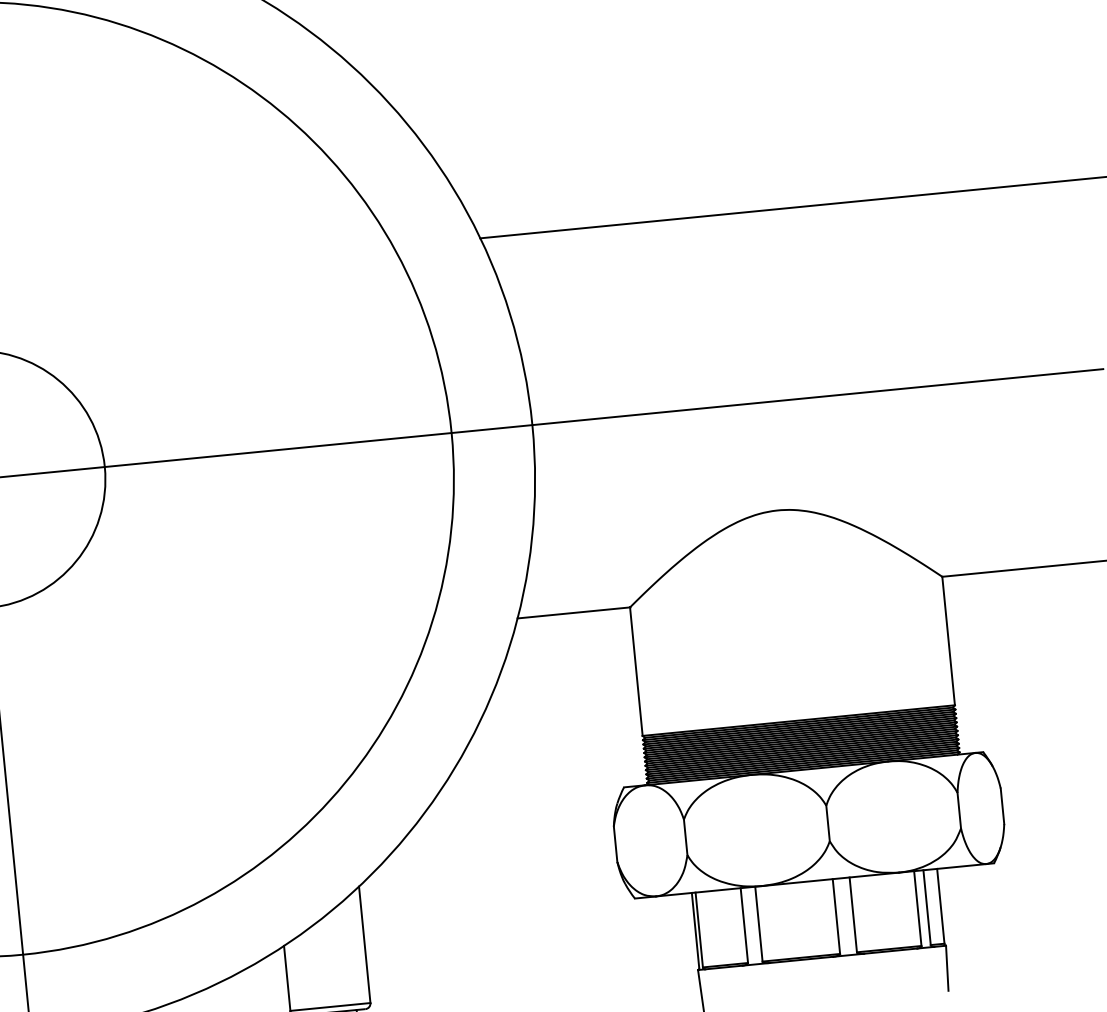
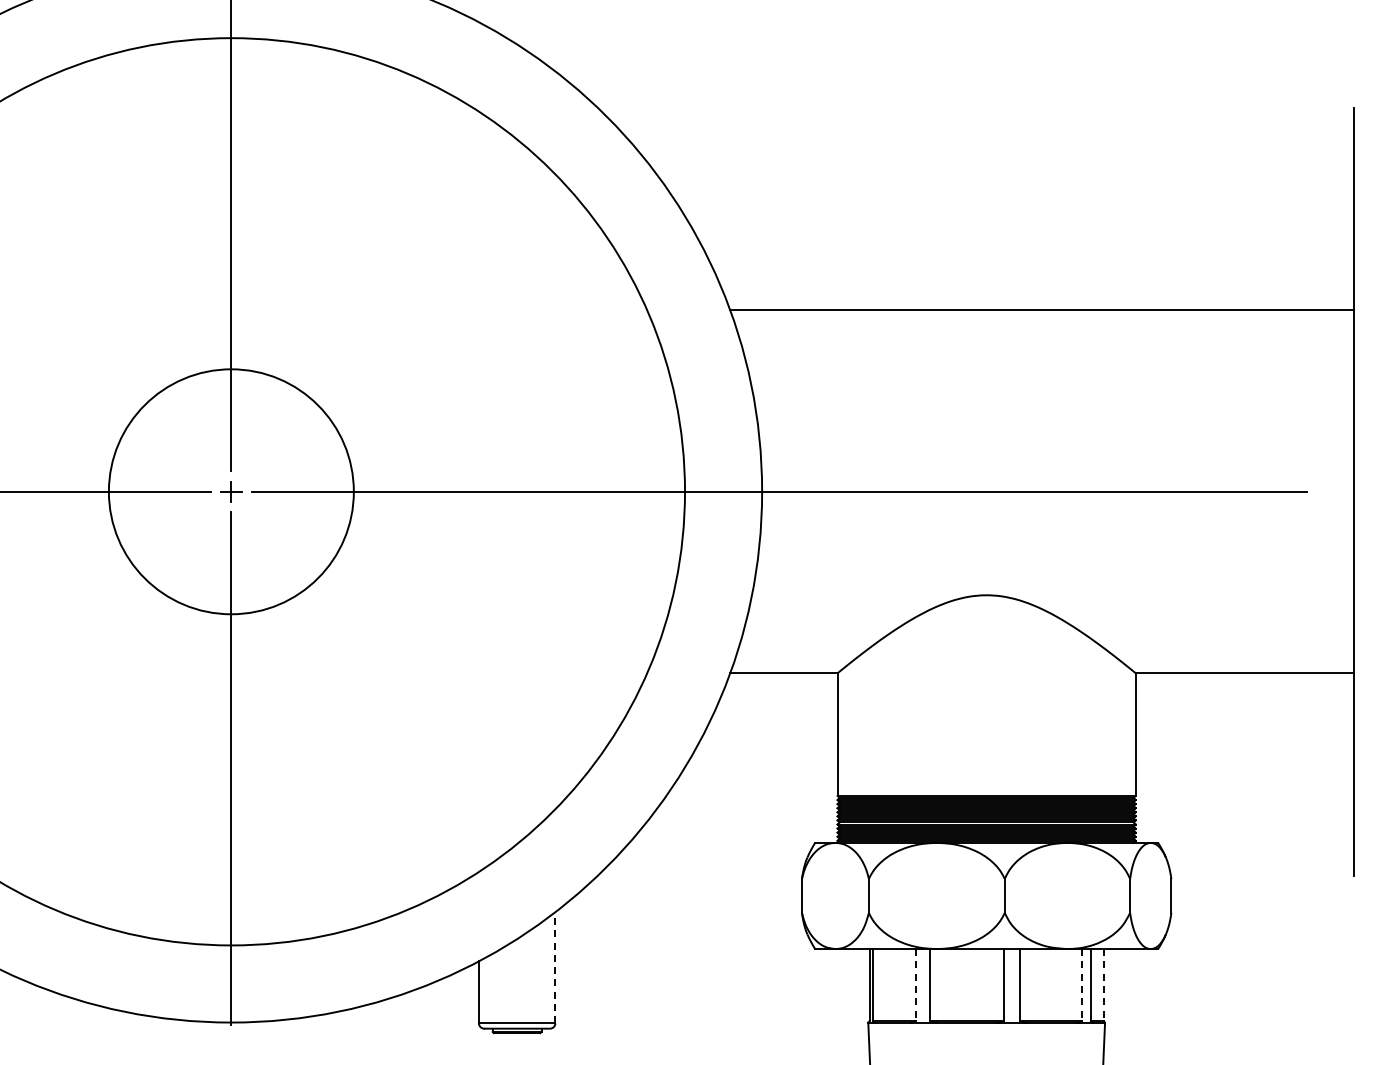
line: (940, 906) -> (1103, 984), solid -> dashed
line: (917, 908) -> (1081, 984), solid -> dashed
line: (744, 925) -> (916, 984), solid -> dashed
line: (364, 944) -> (555, 967), solid -> dashed

